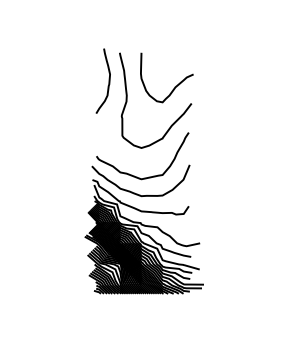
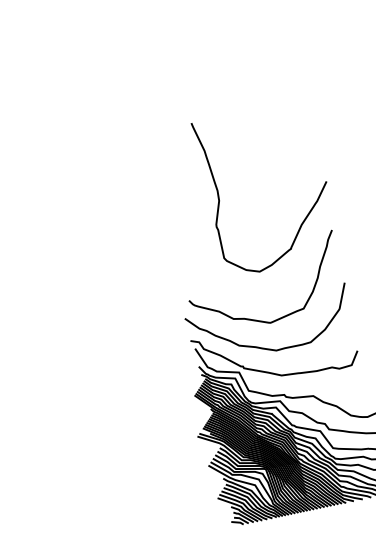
curve: (108, 80) -> (182, 172), removed
curve: (174, 86) -> (292, 159), removed

